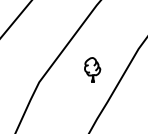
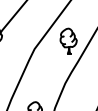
part: (92, 68) -> (68, 40), size x1.67

